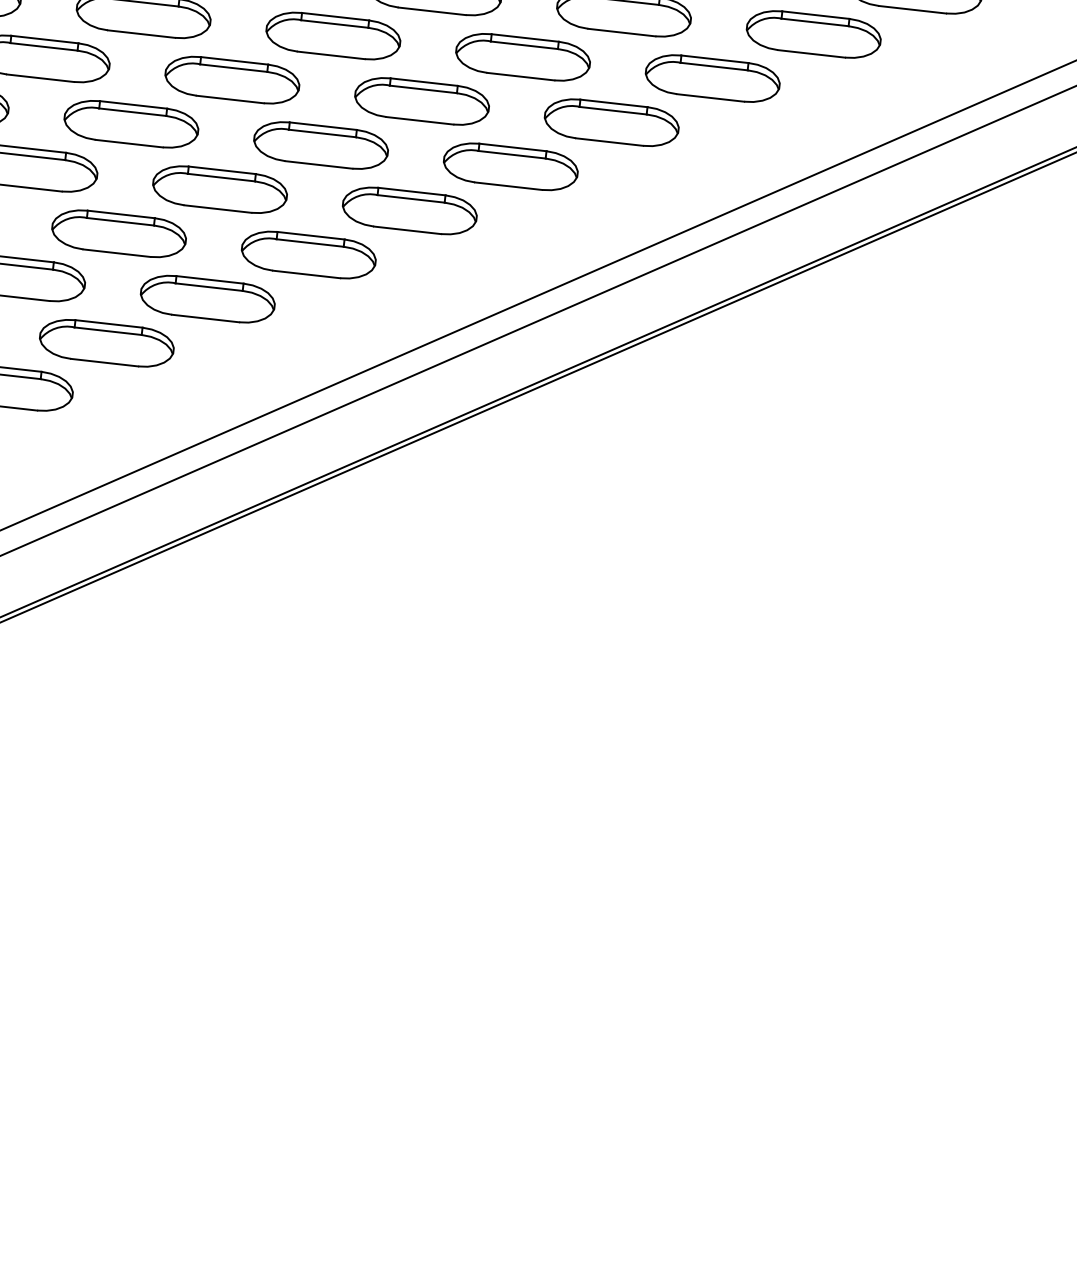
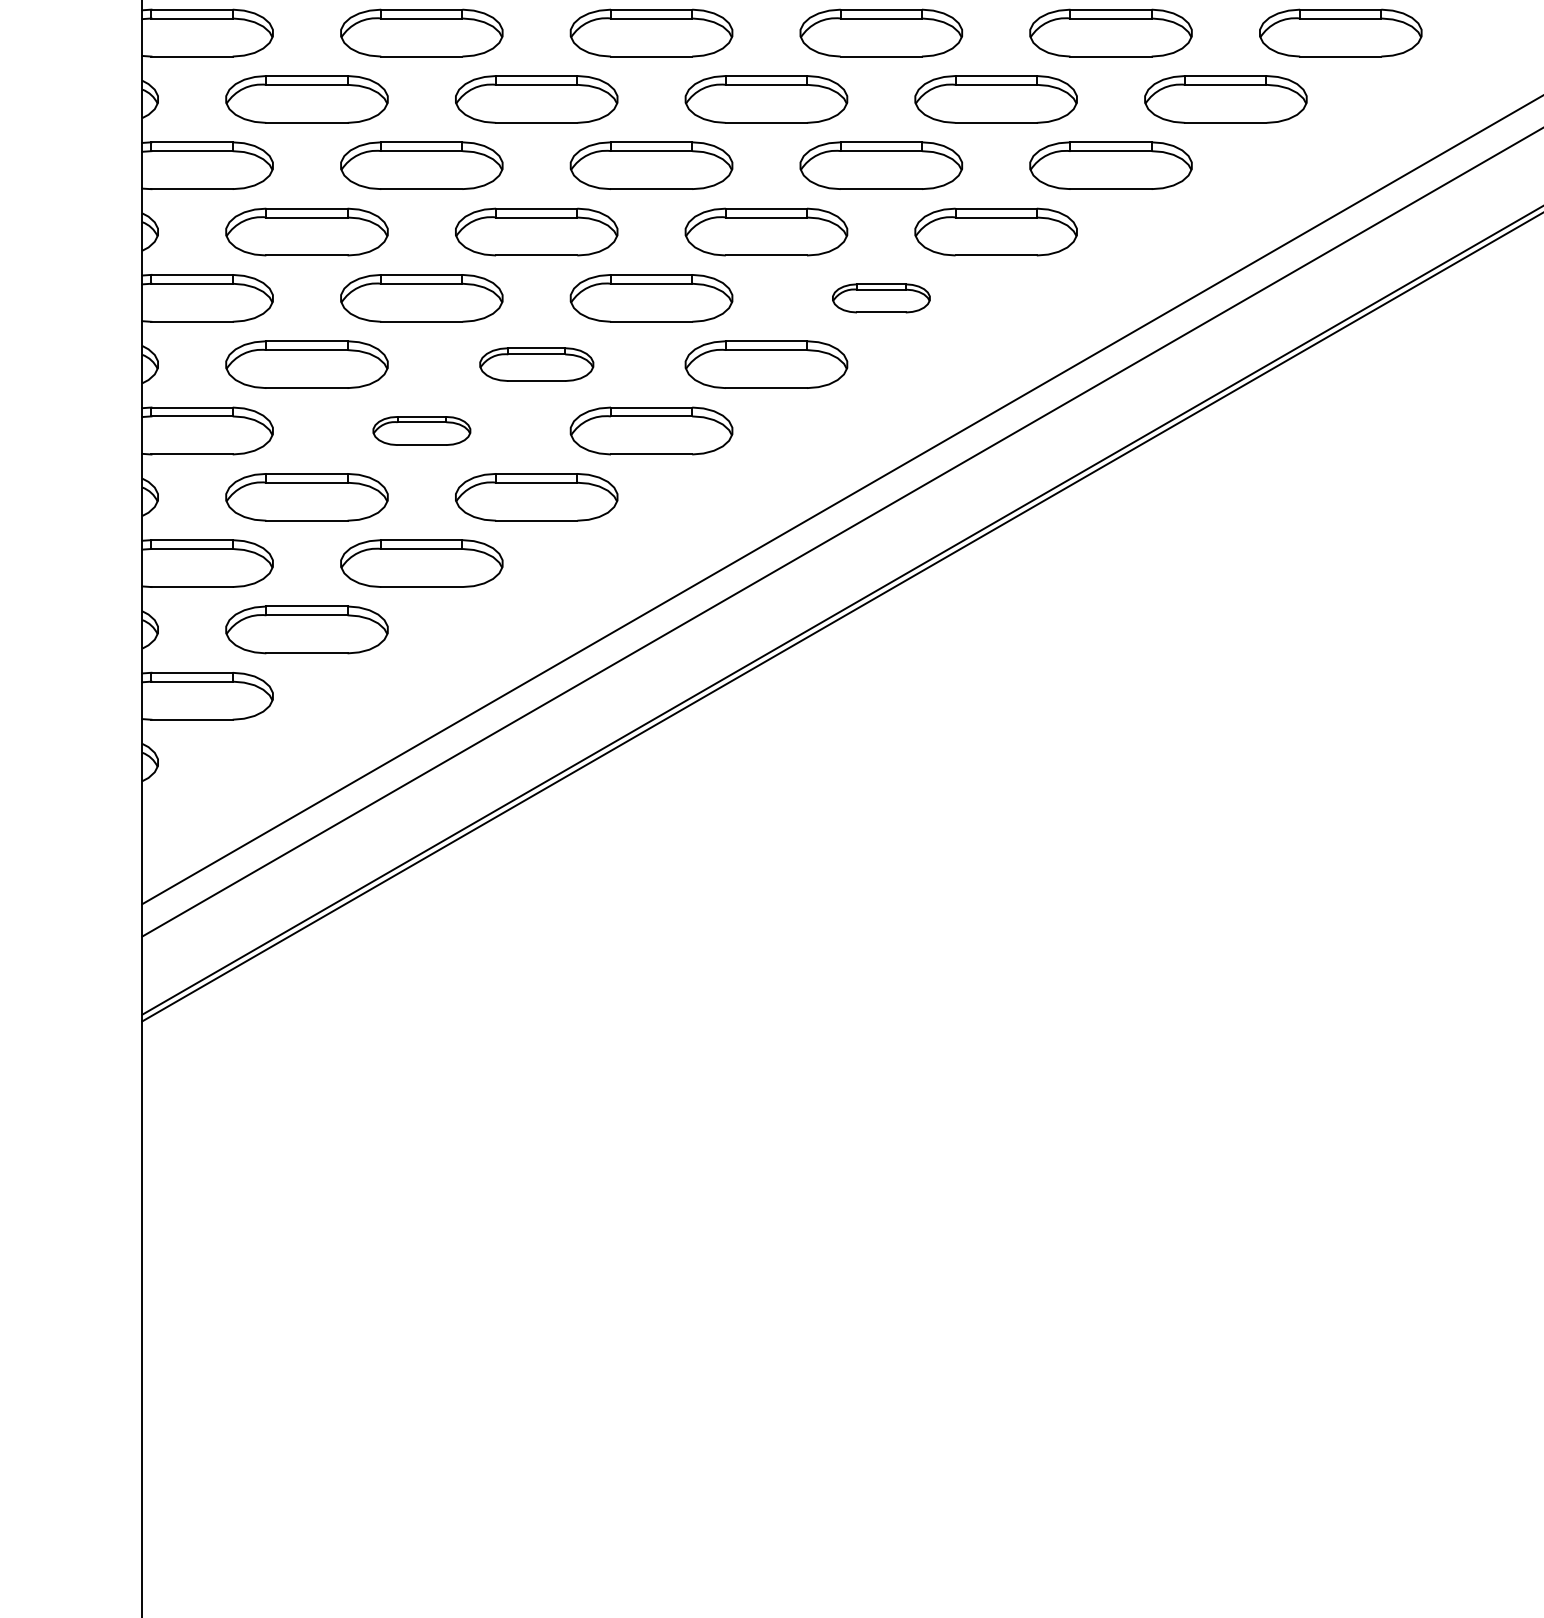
part: (510, 166) -> (881, 298), size x0.6
part: (219, 189) -> (536, 364), size x0.7
part: (118, 233) -> (421, 430), size x0.6

